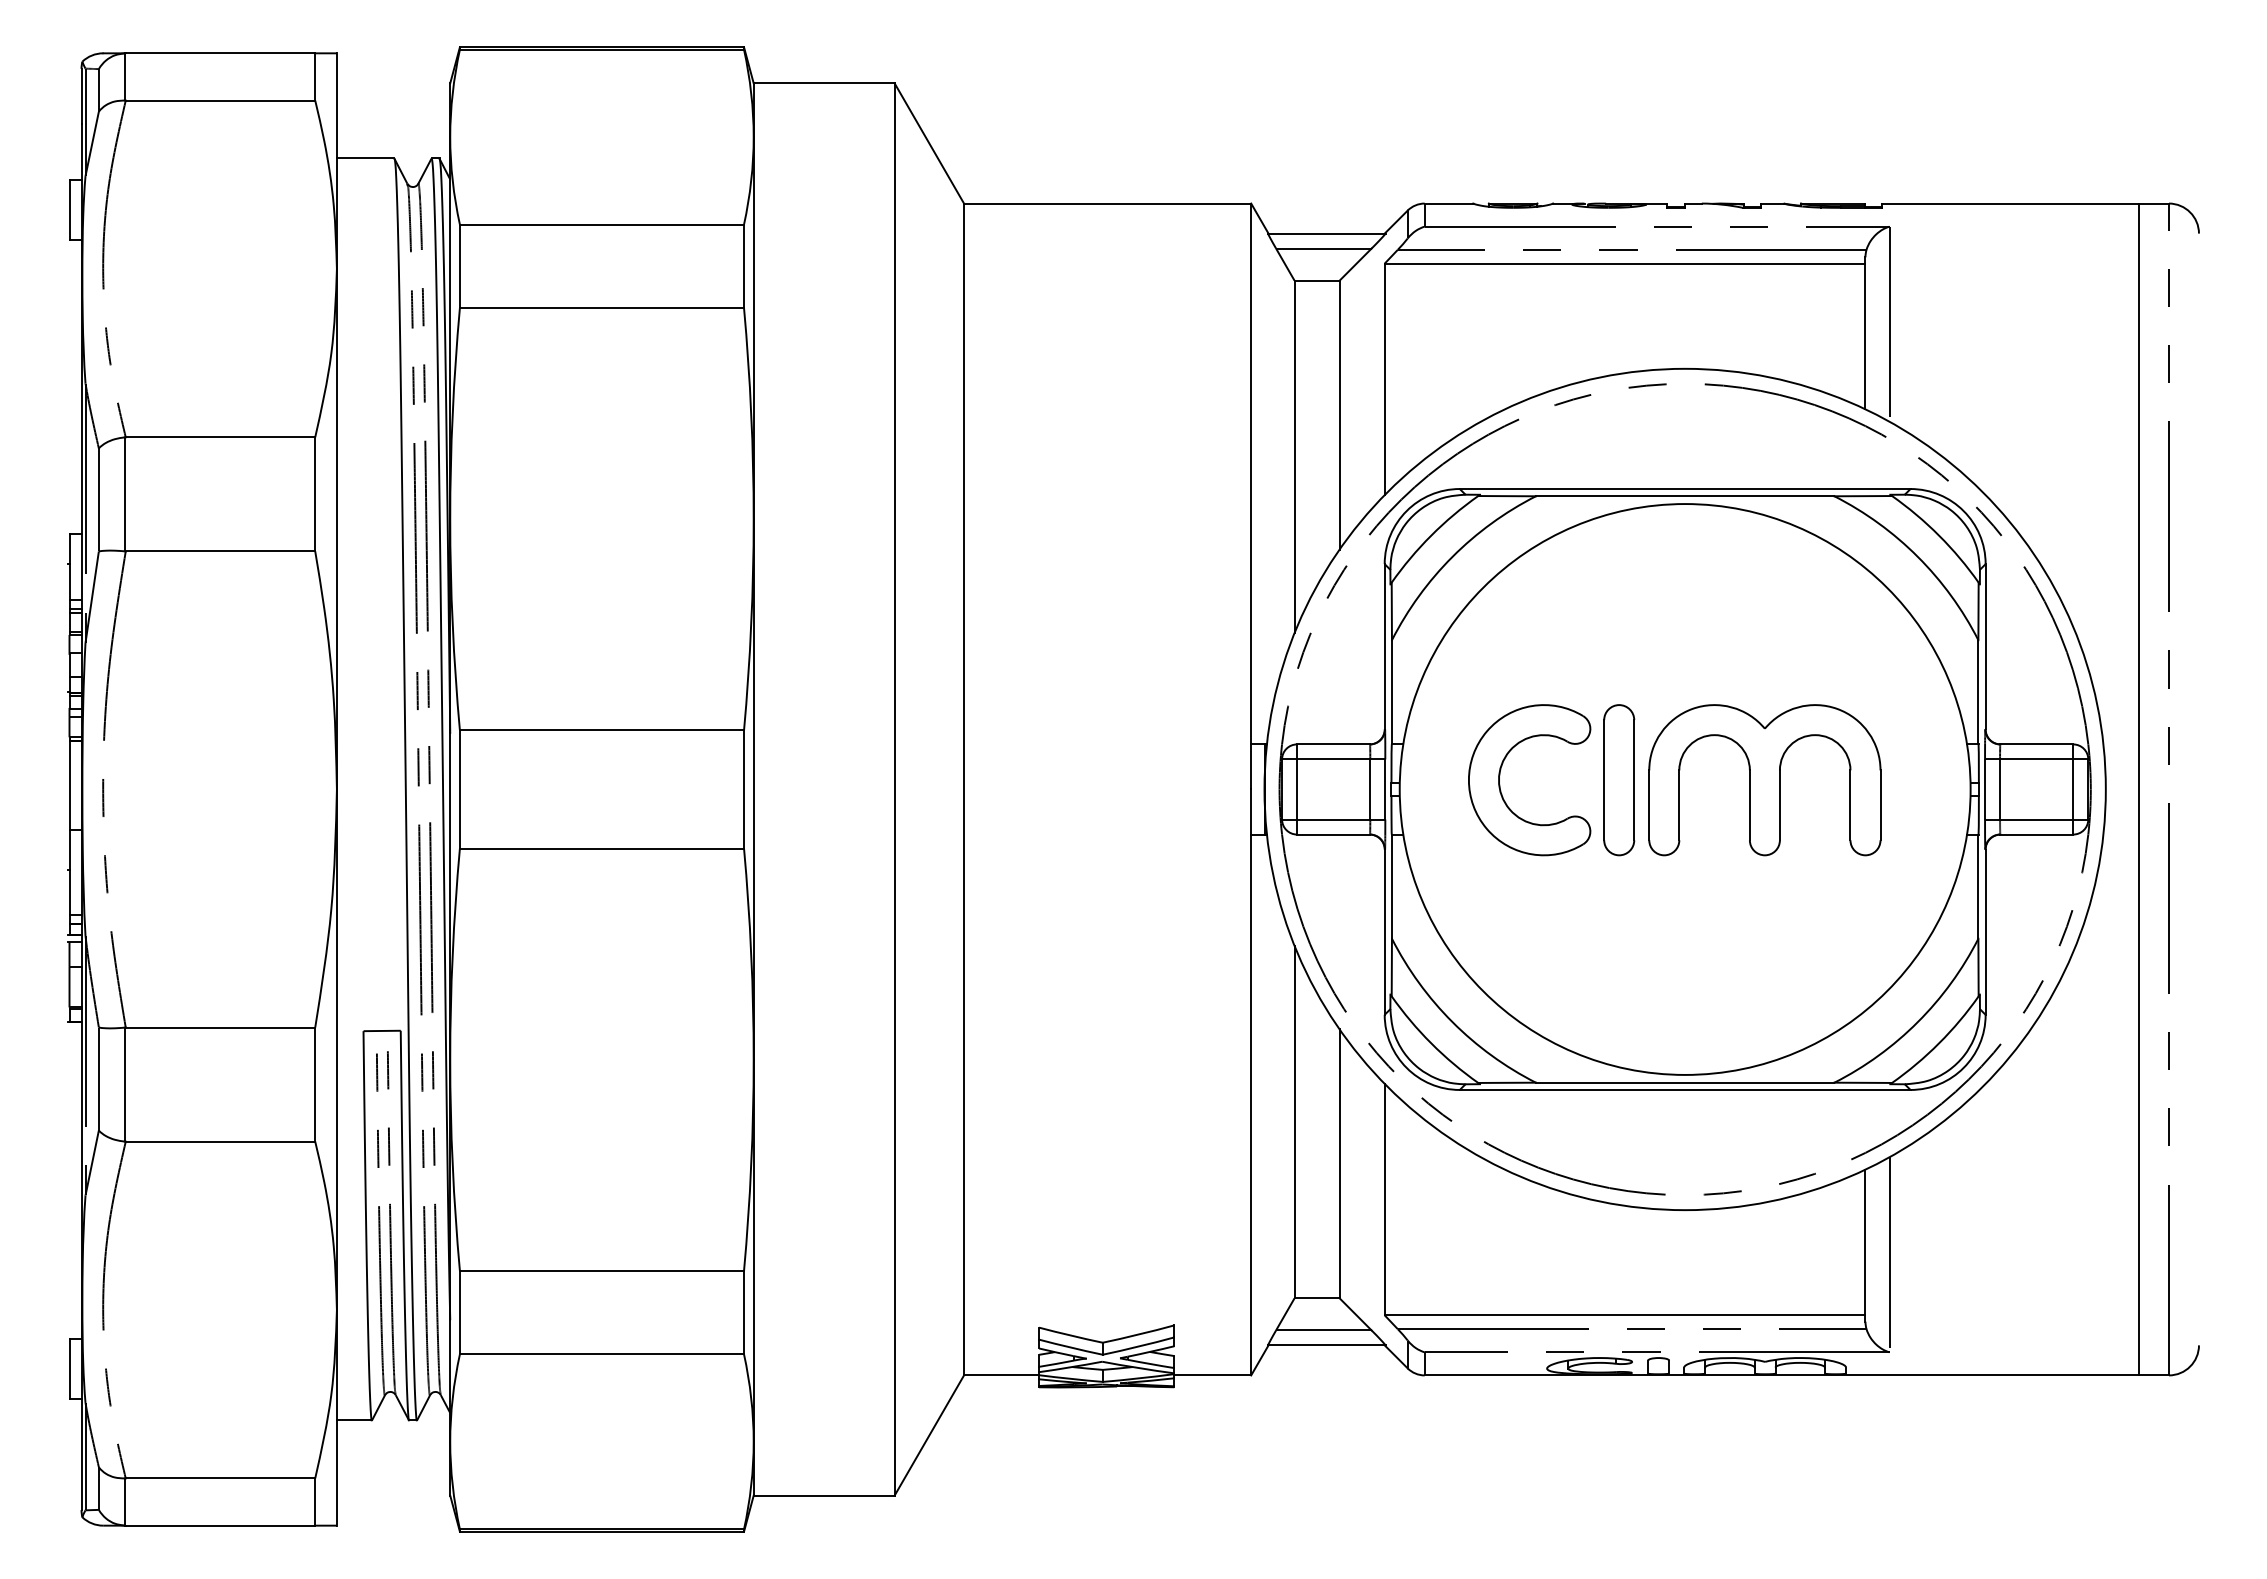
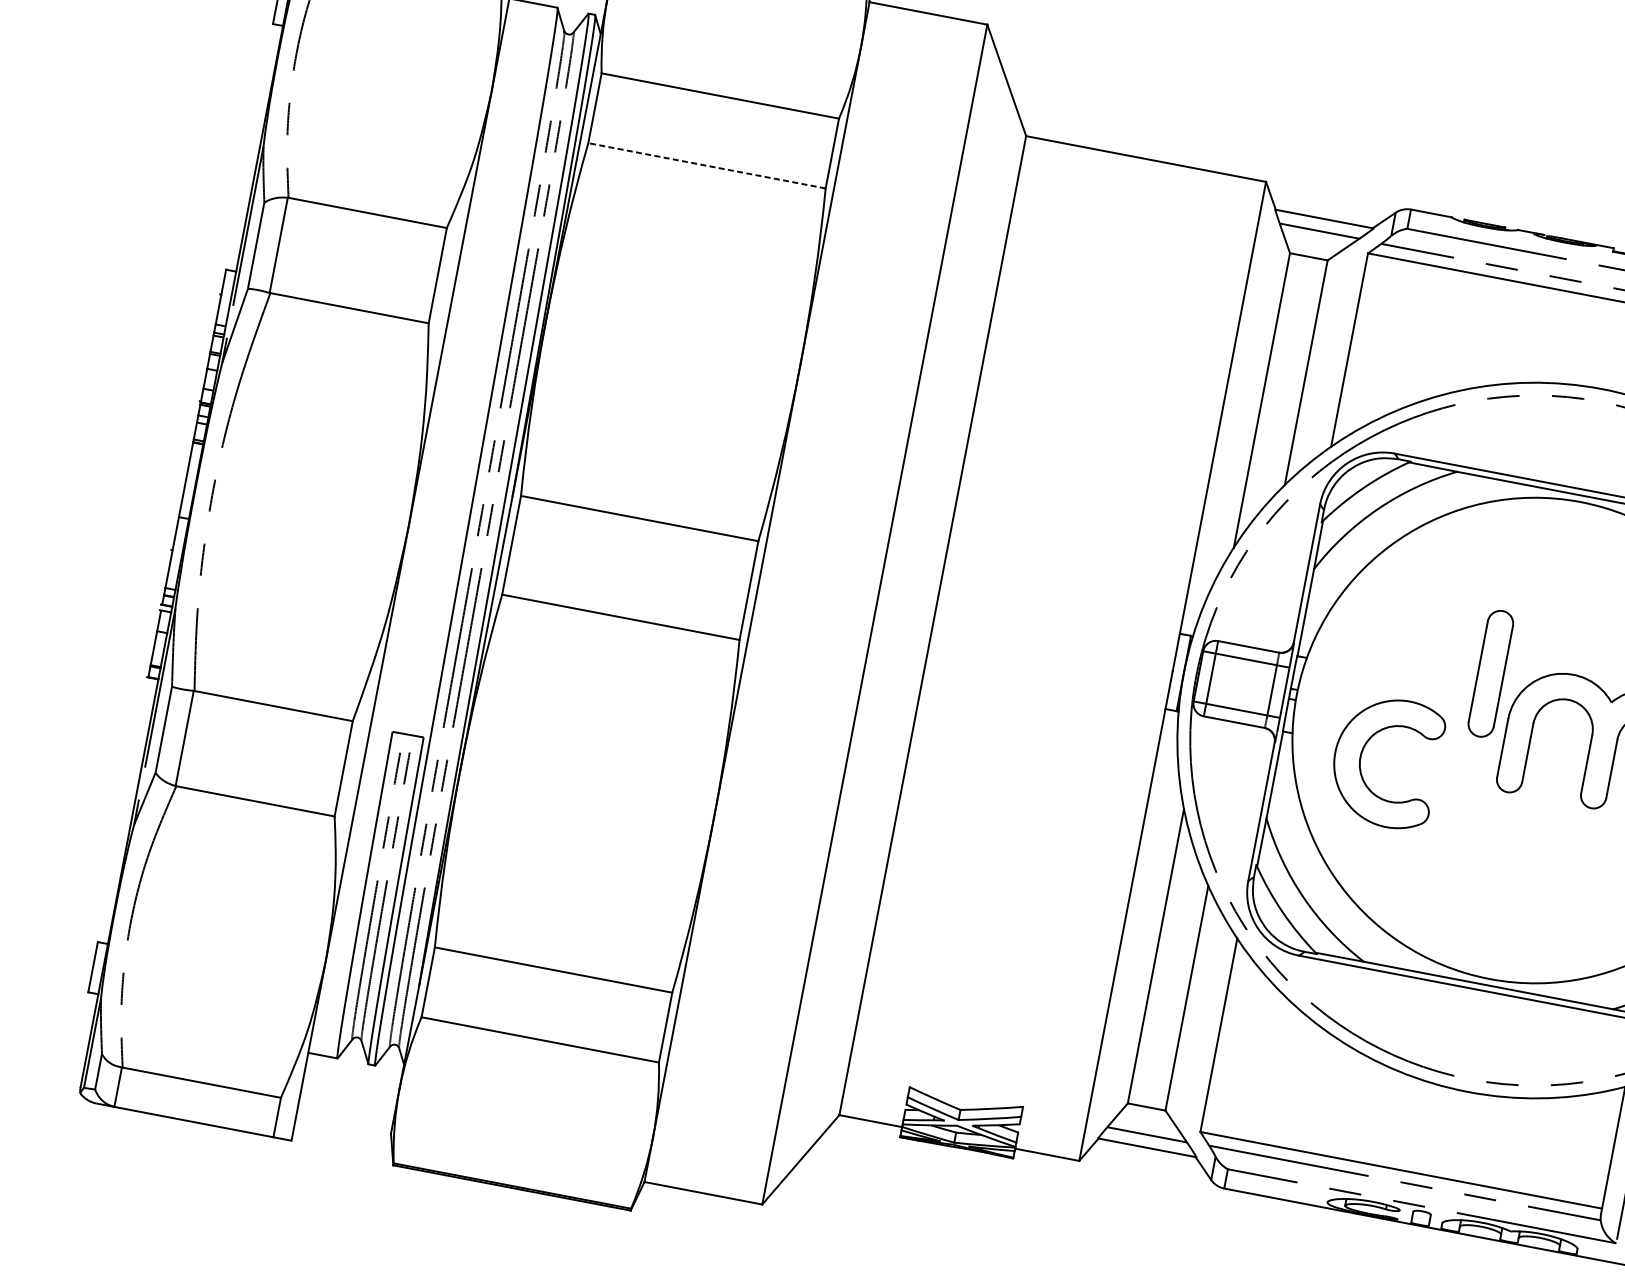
line: (601, 308) -> (706, 166), solid -> dashed
part: (1619, 780) -> (1491, 674), moved
part: (1500, 784) -> (1361, 761), moved

